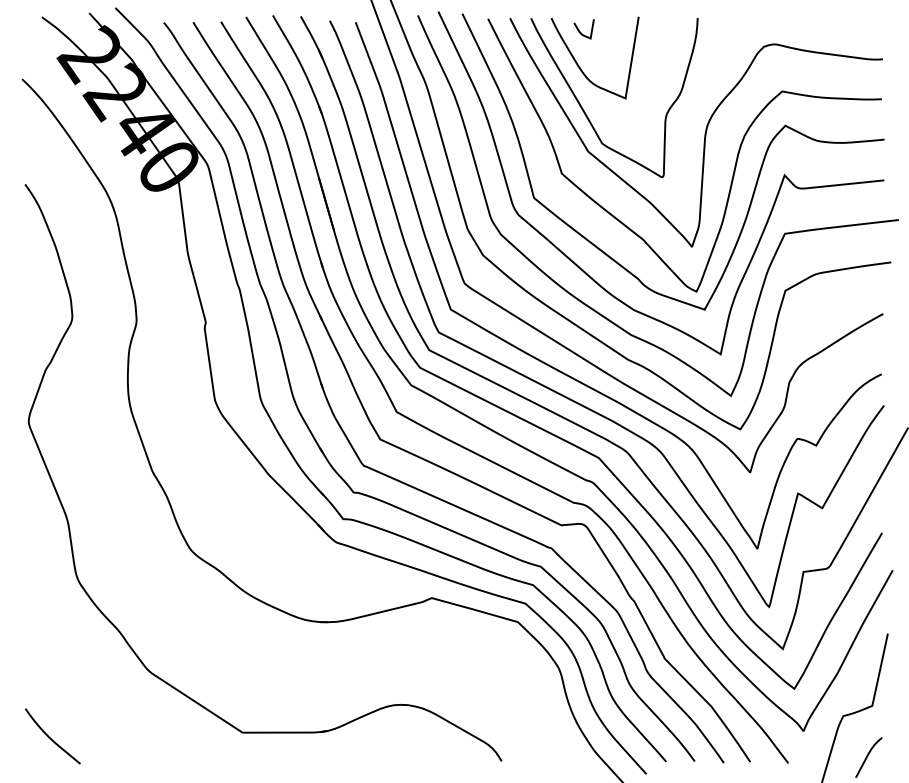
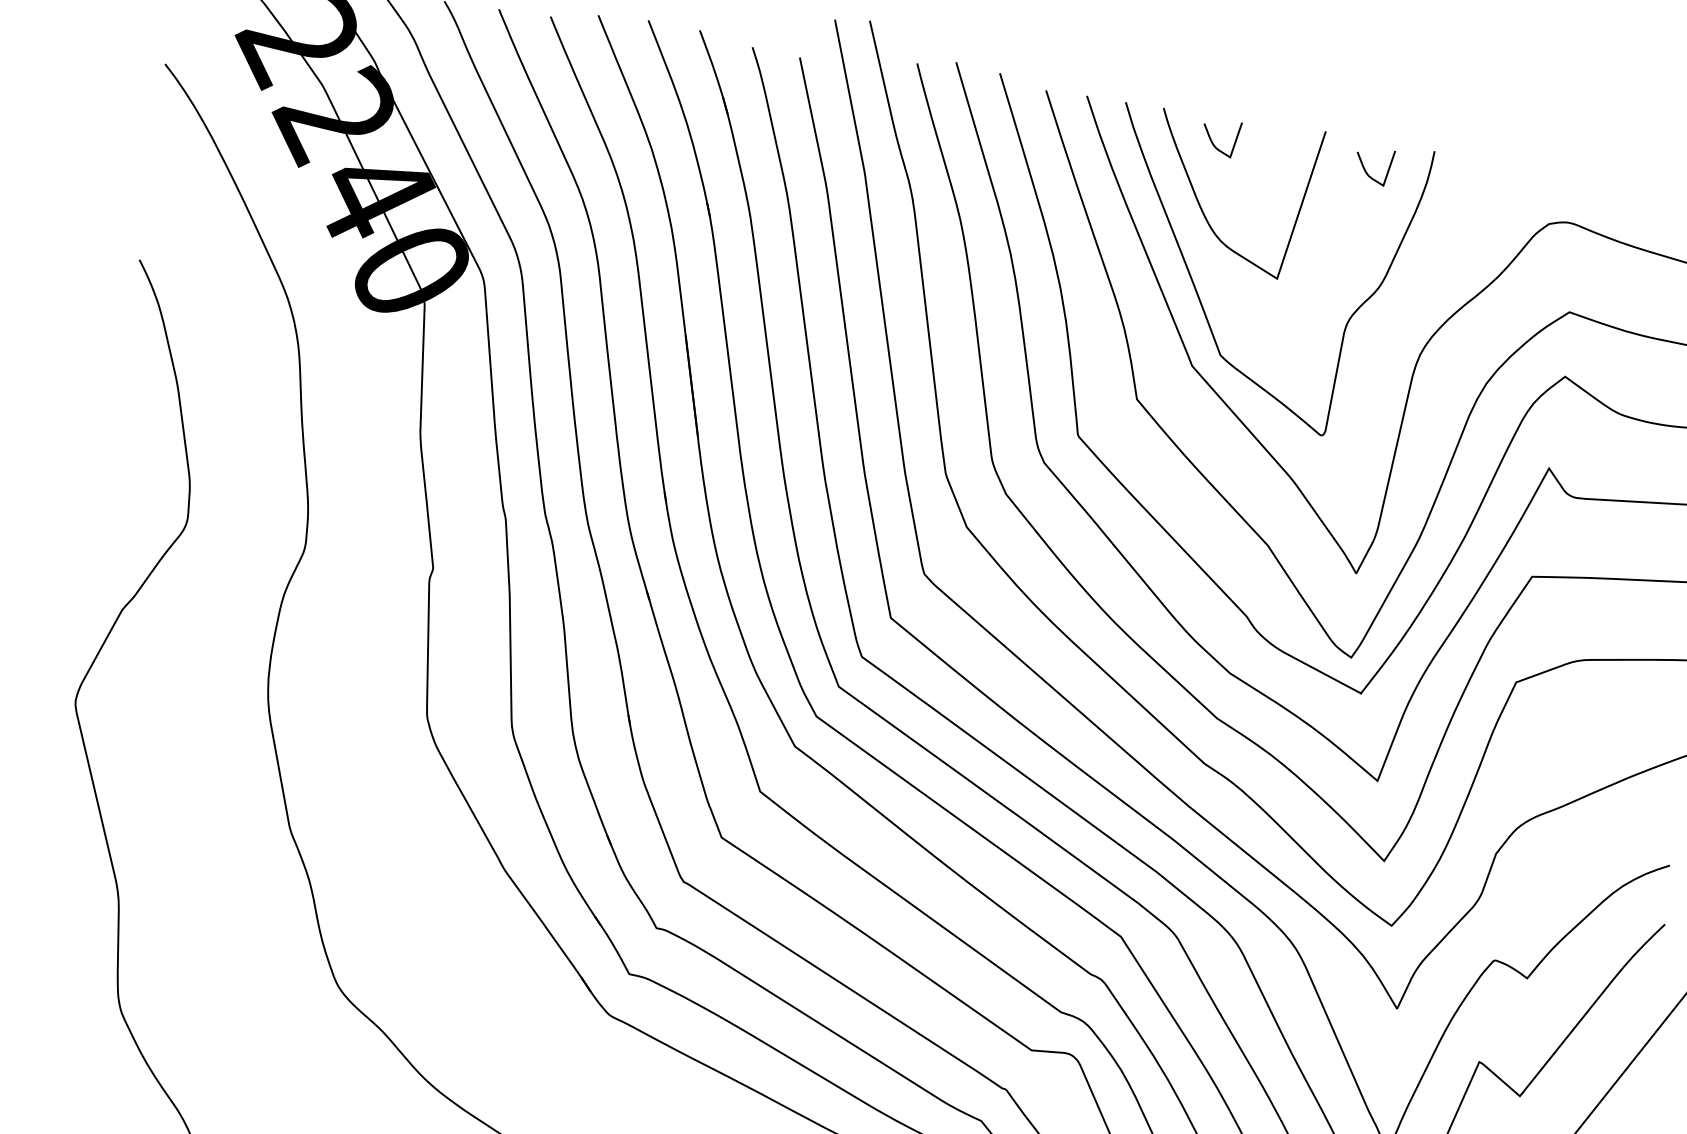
curve: (663, 33) -> (1366, 169), added

